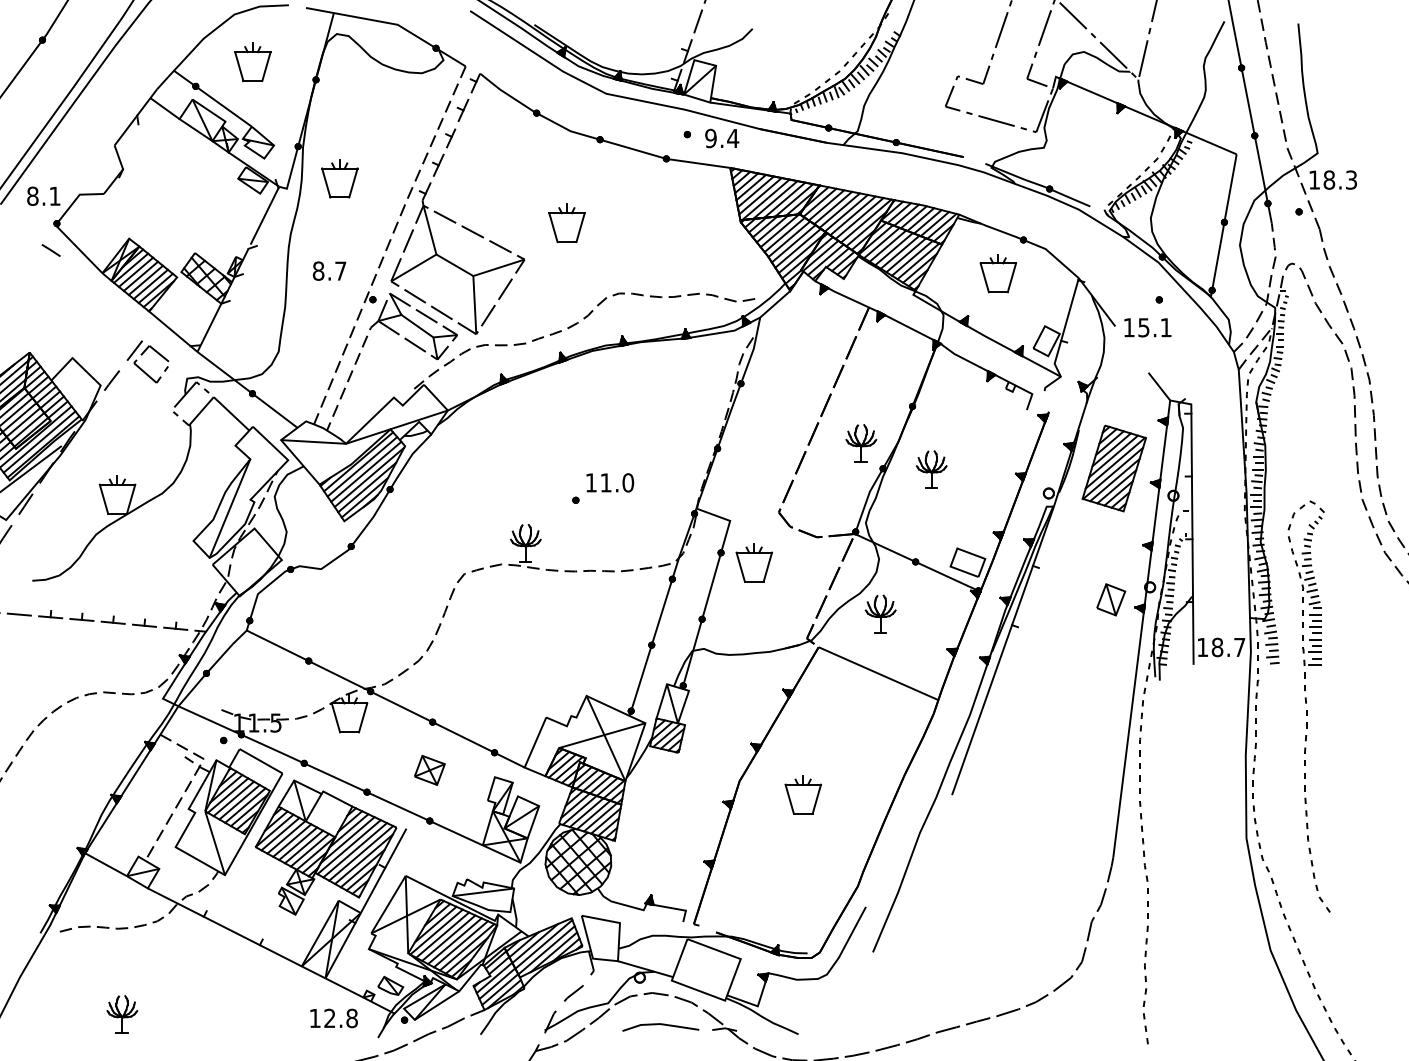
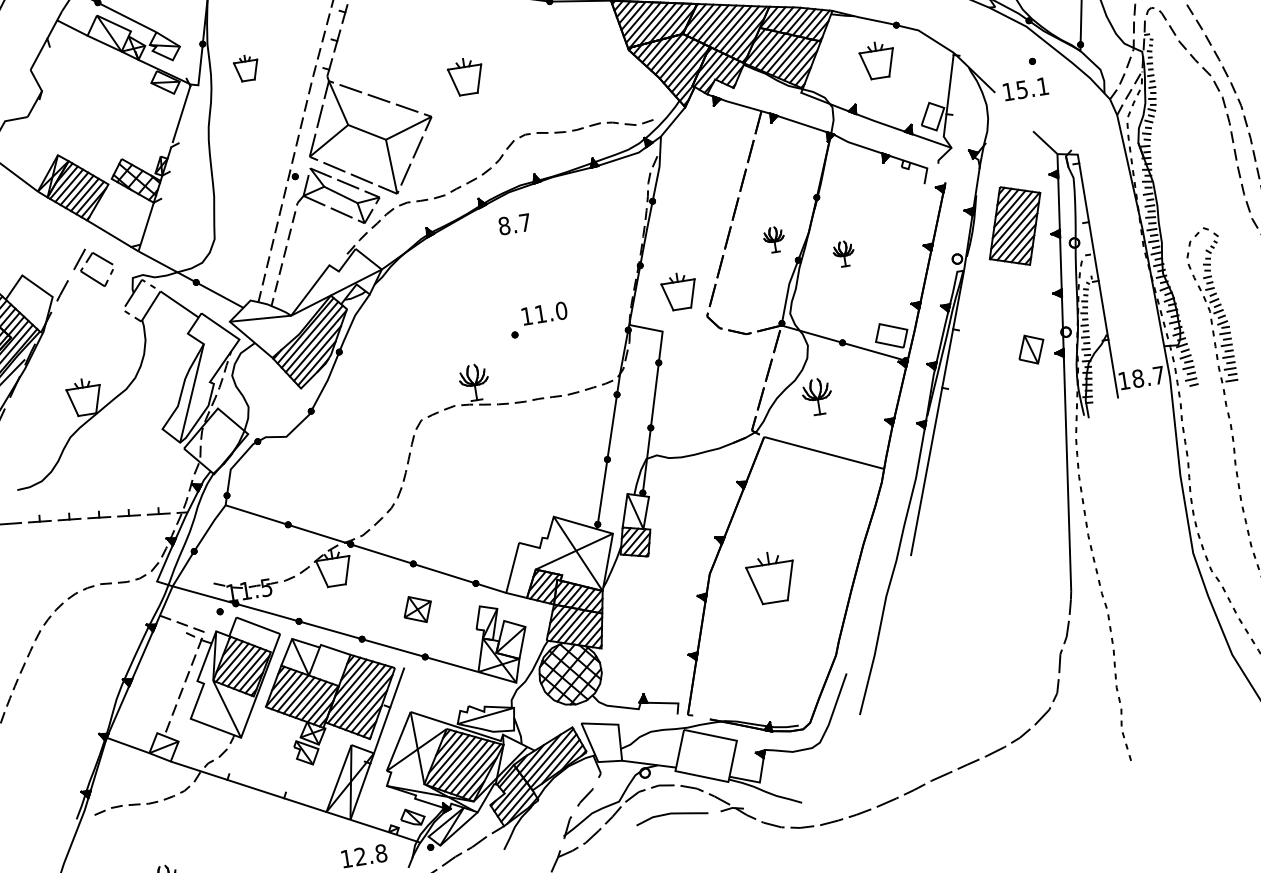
part: (339, 178) -> (246, 67), size x0.7
text: (329, 270) -> (514, 223), moved
part: (861, 443) -> (774, 239), size x0.7
part: (931, 469) -> (843, 253), size x0.7
part: (753, 562) -> (678, 291), moved
part: (802, 794) -> (770, 577), size x1.4

